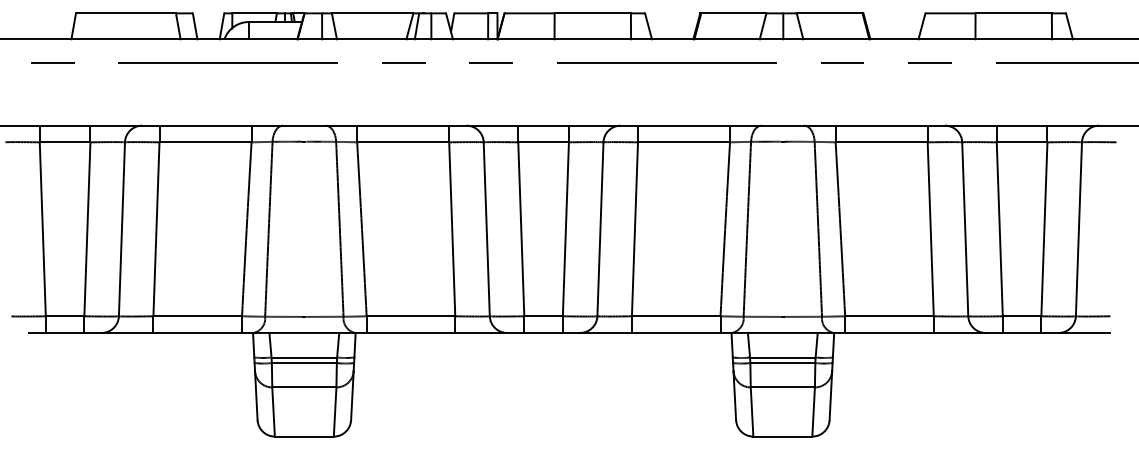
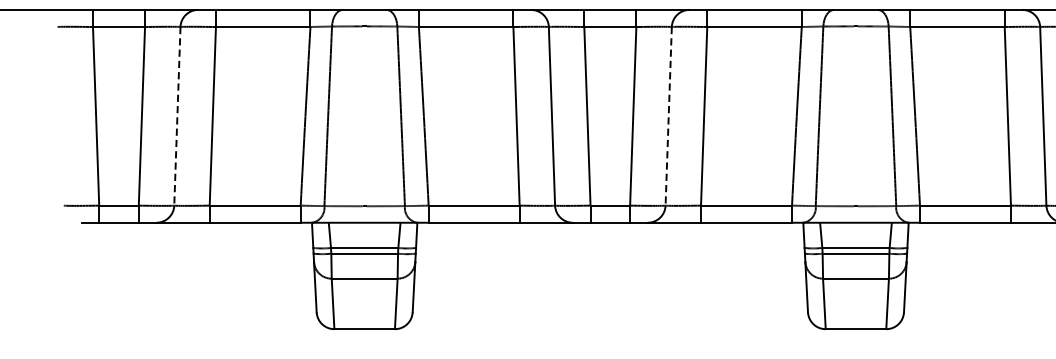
line: (121, 229) -> (176, 116), solid -> dashed
line: (600, 229) -> (668, 116), solid -> dashed

